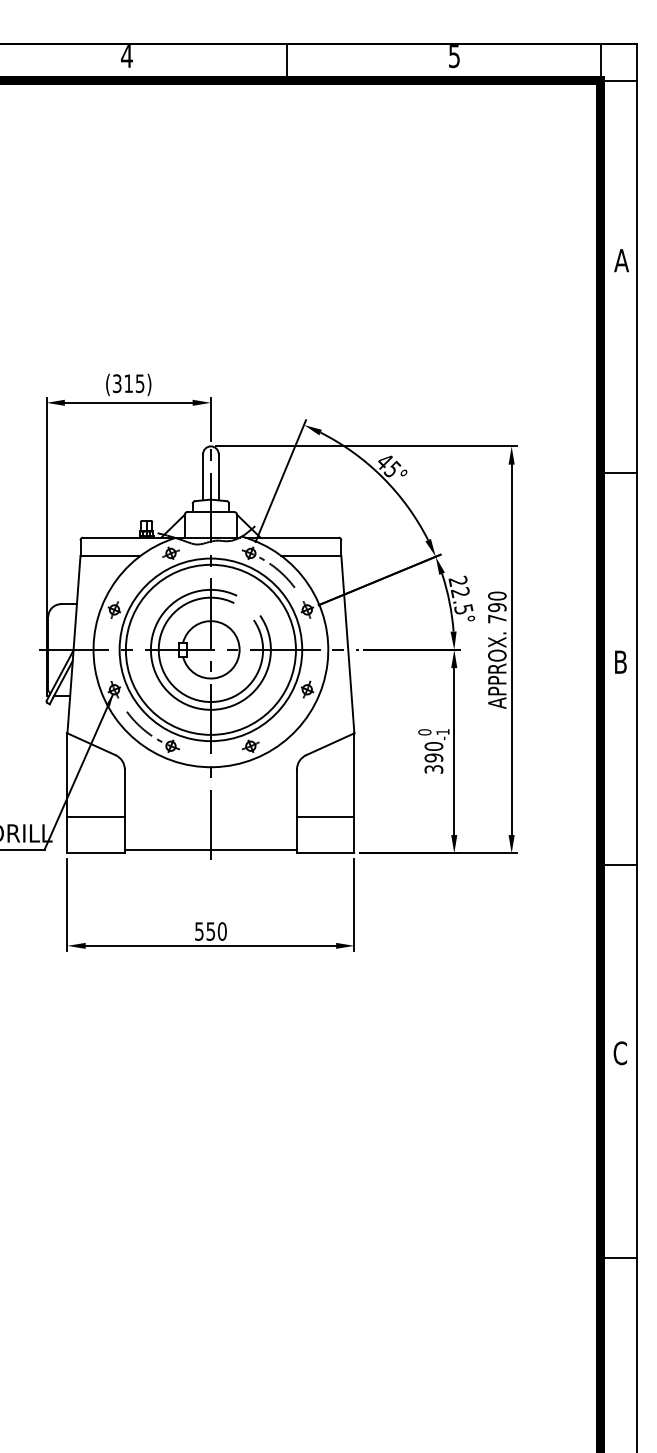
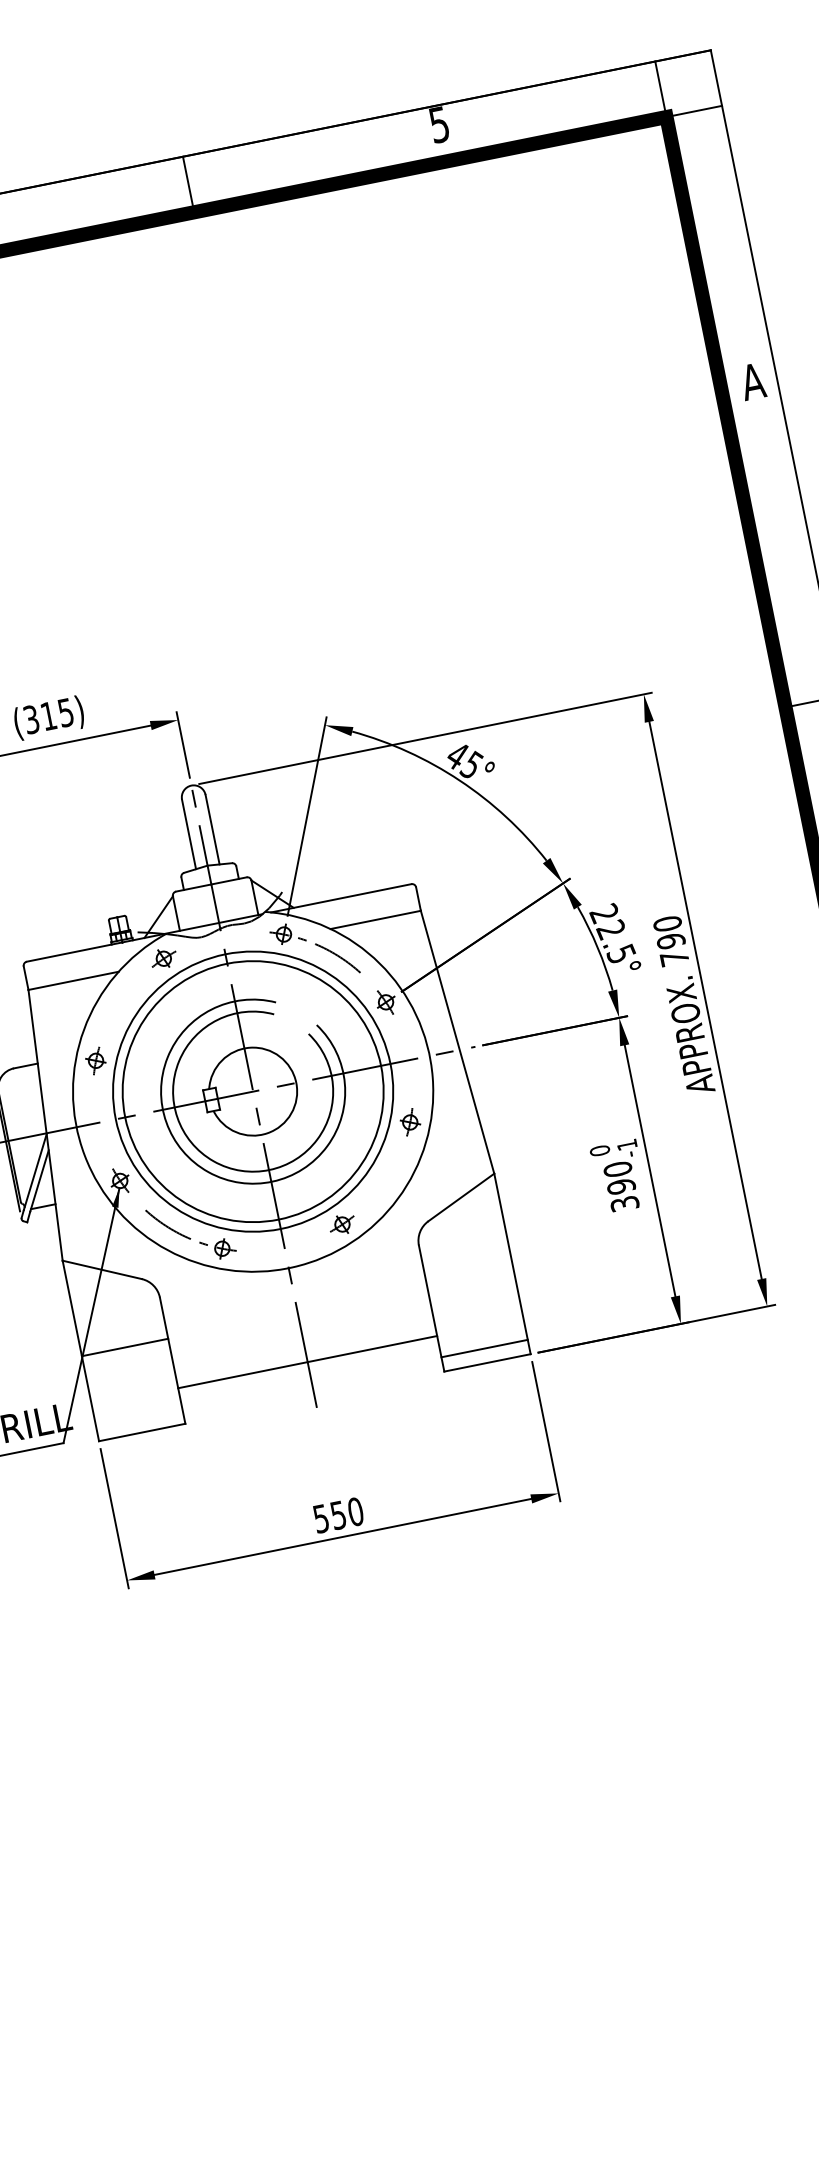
line: (95, 816) -> (124, 1347), moved
line: (325, 816) -> (484, 1348), moved
line: (210, 849) -> (307, 1362), moved

